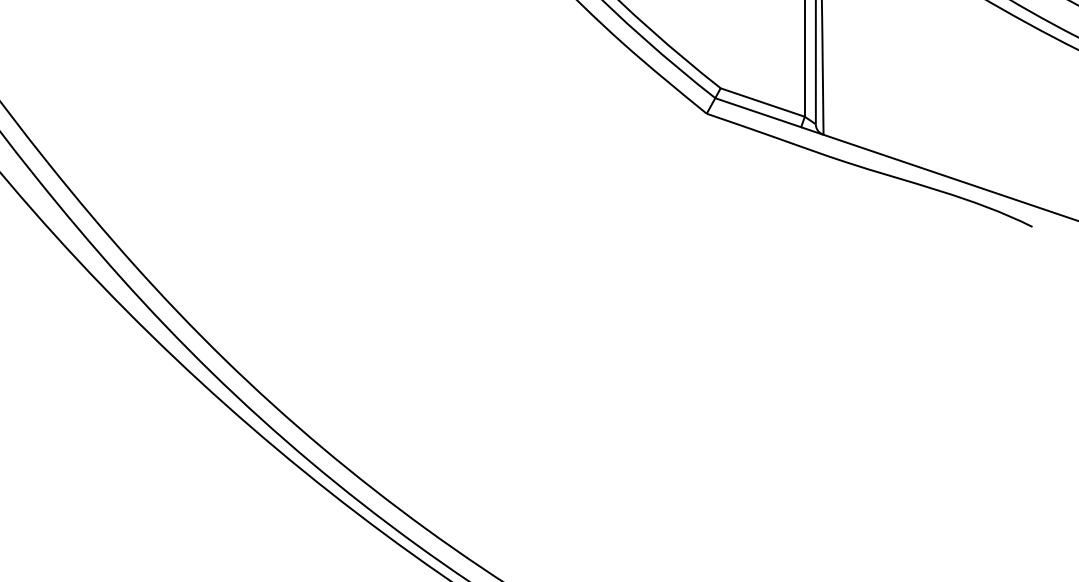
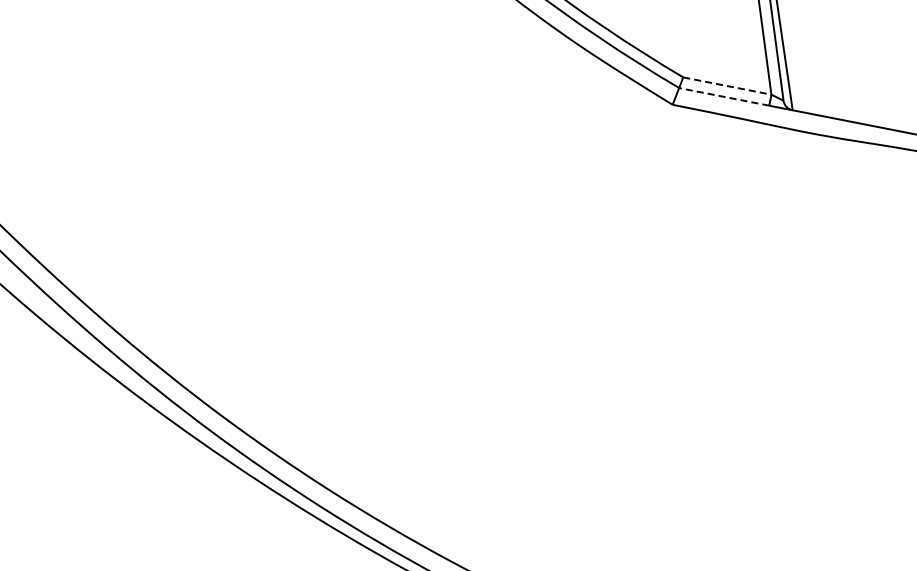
line: (763, 102) -> (728, 85), solid -> dashed
line: (757, 112) -> (723, 96), solid -> dashed

